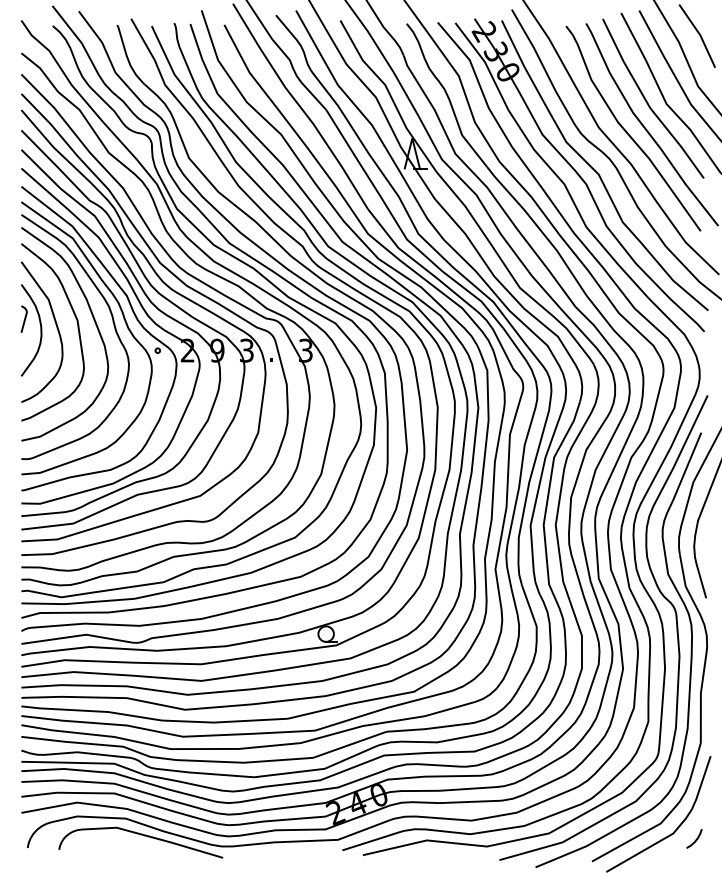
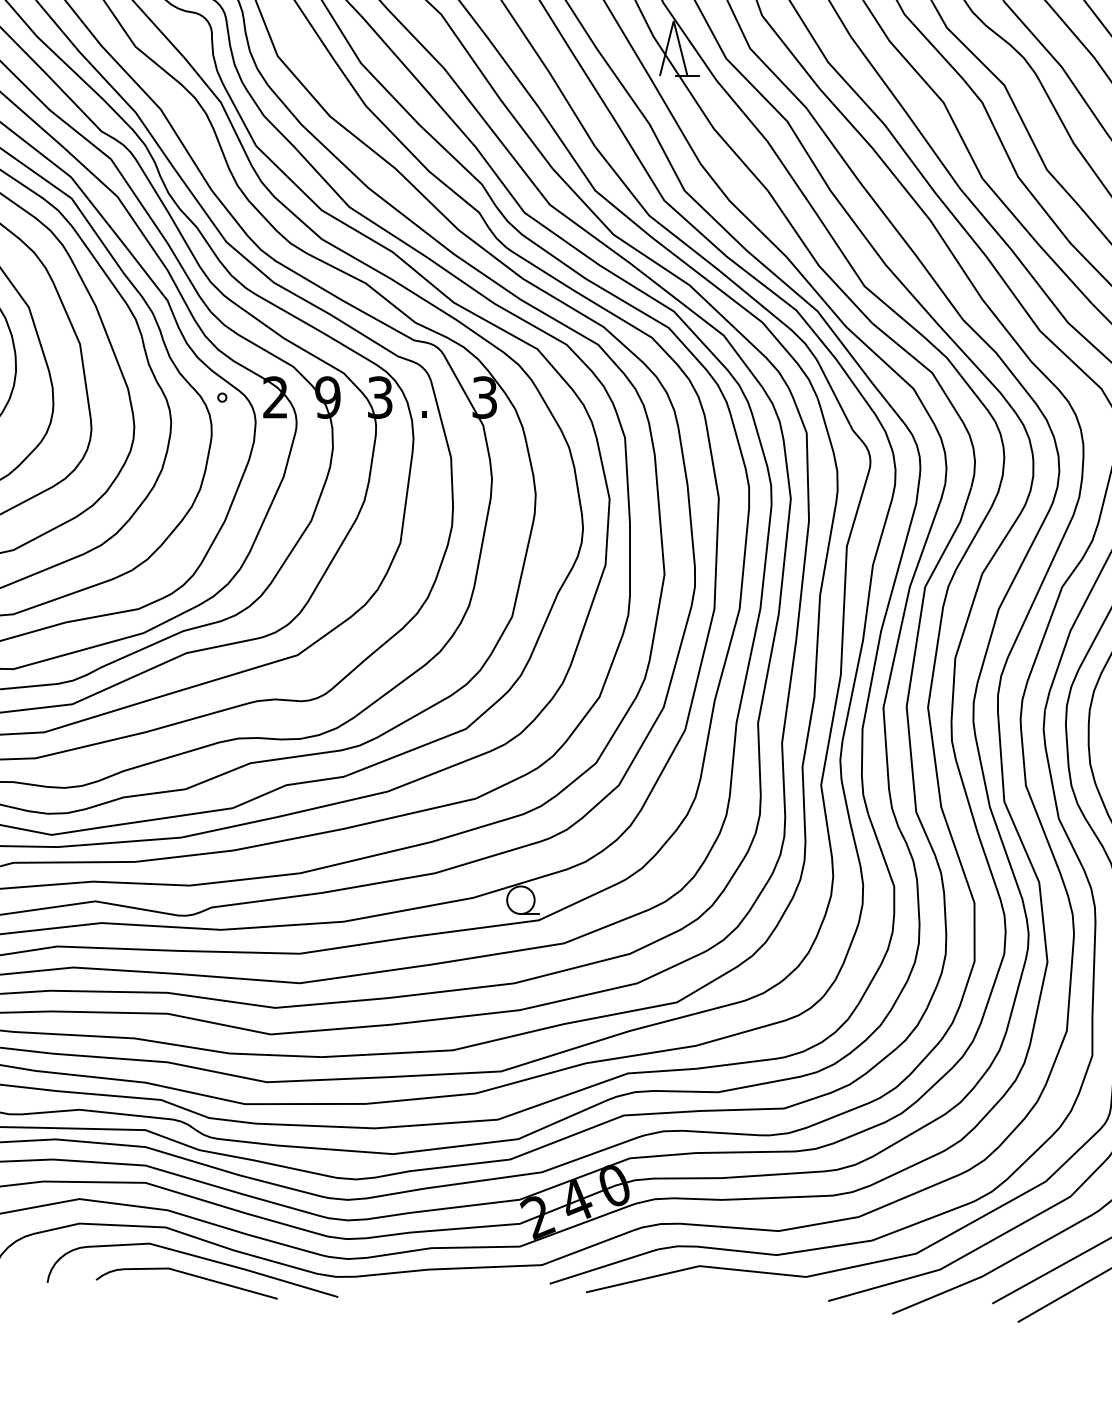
curve: (137, 845) -> (186, 1275), added

